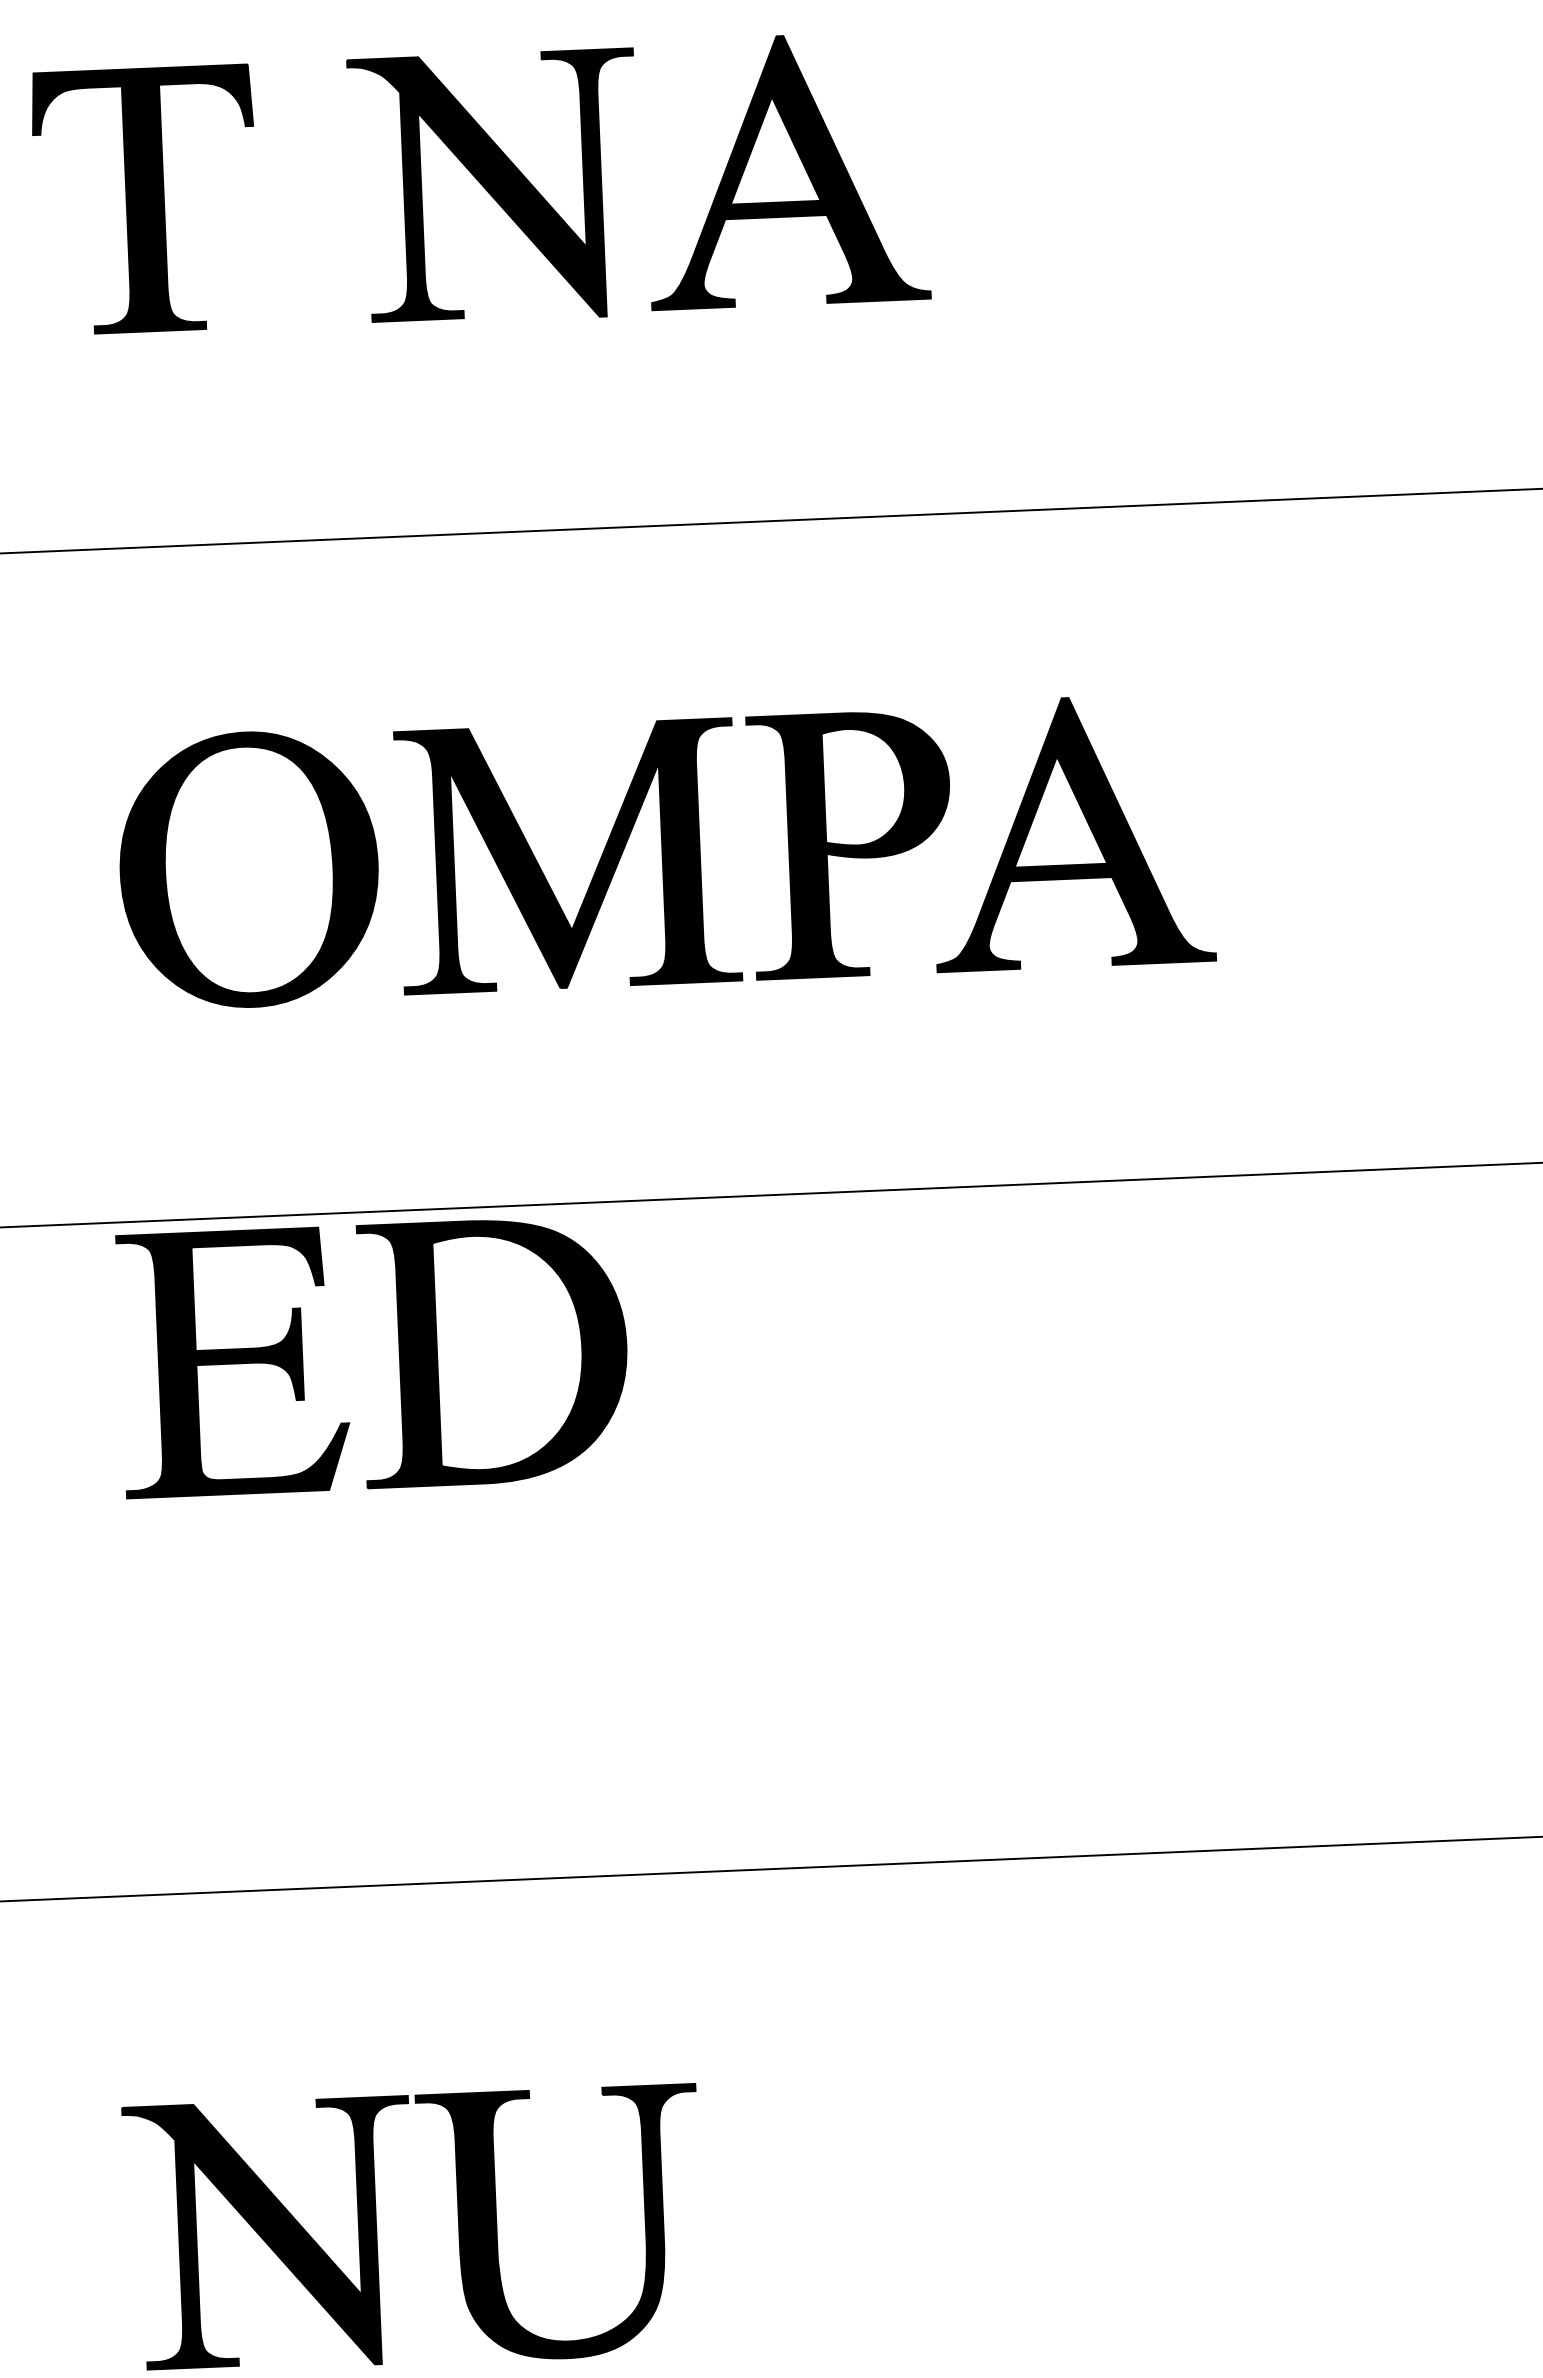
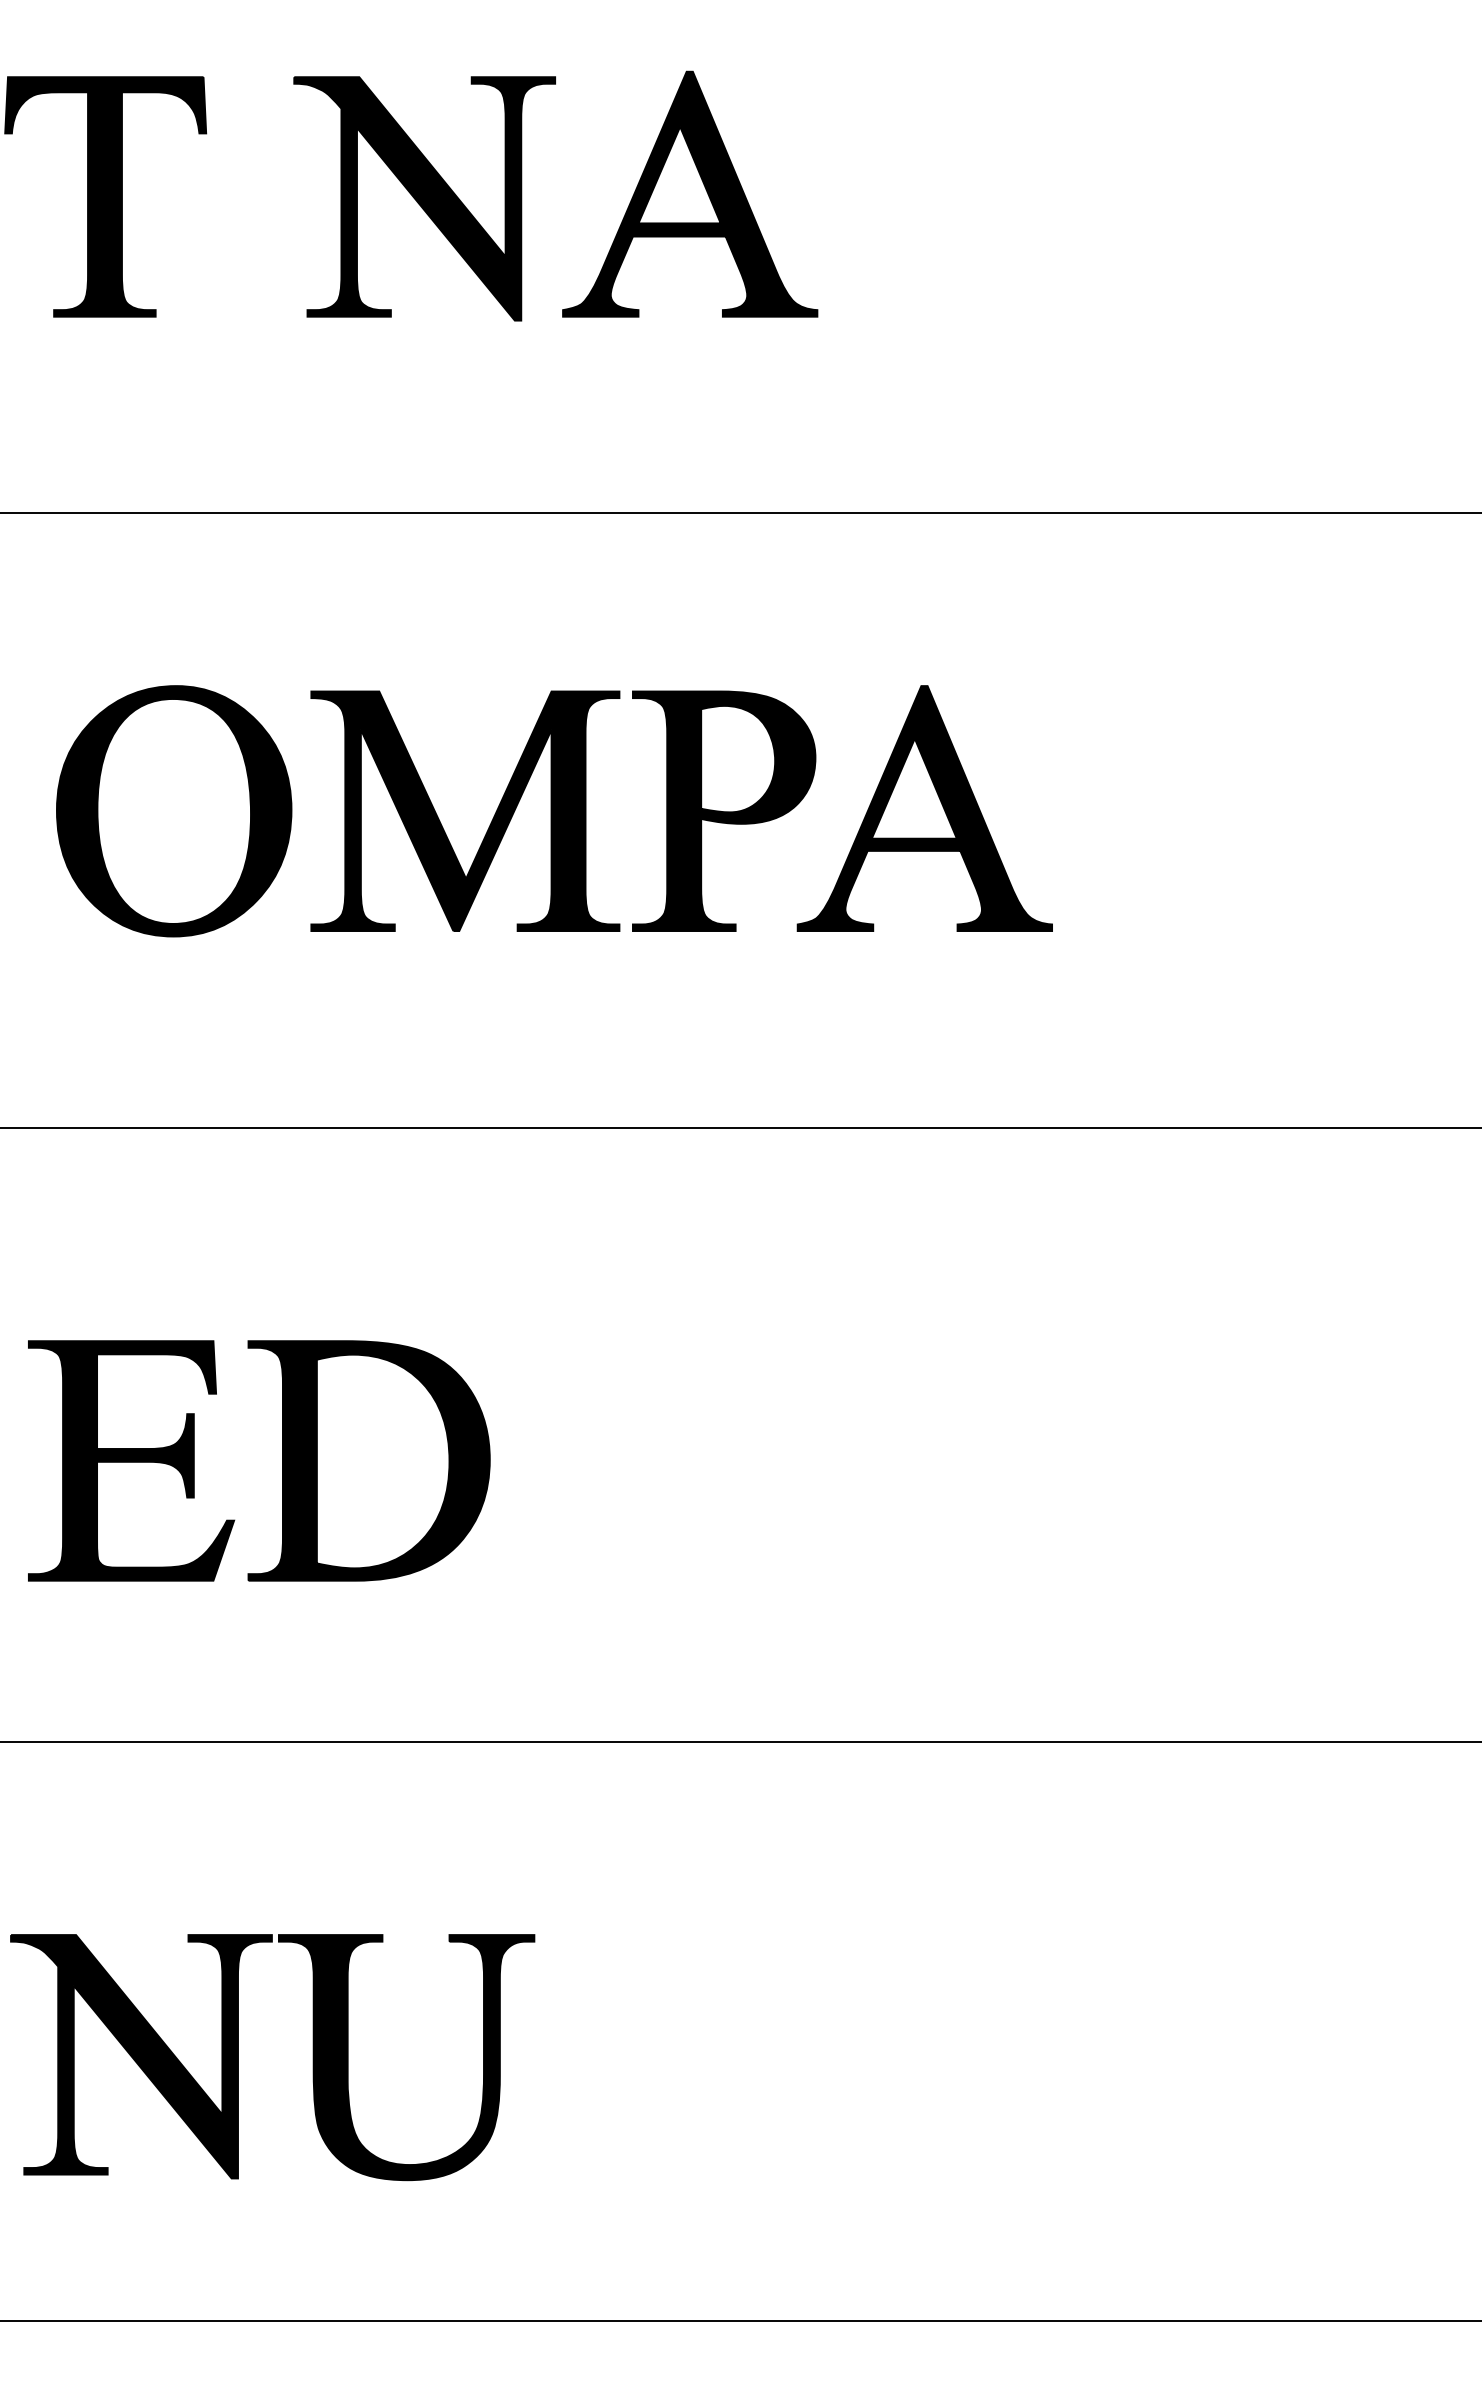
part: (399, 1355) -> (282, 1460), moved

